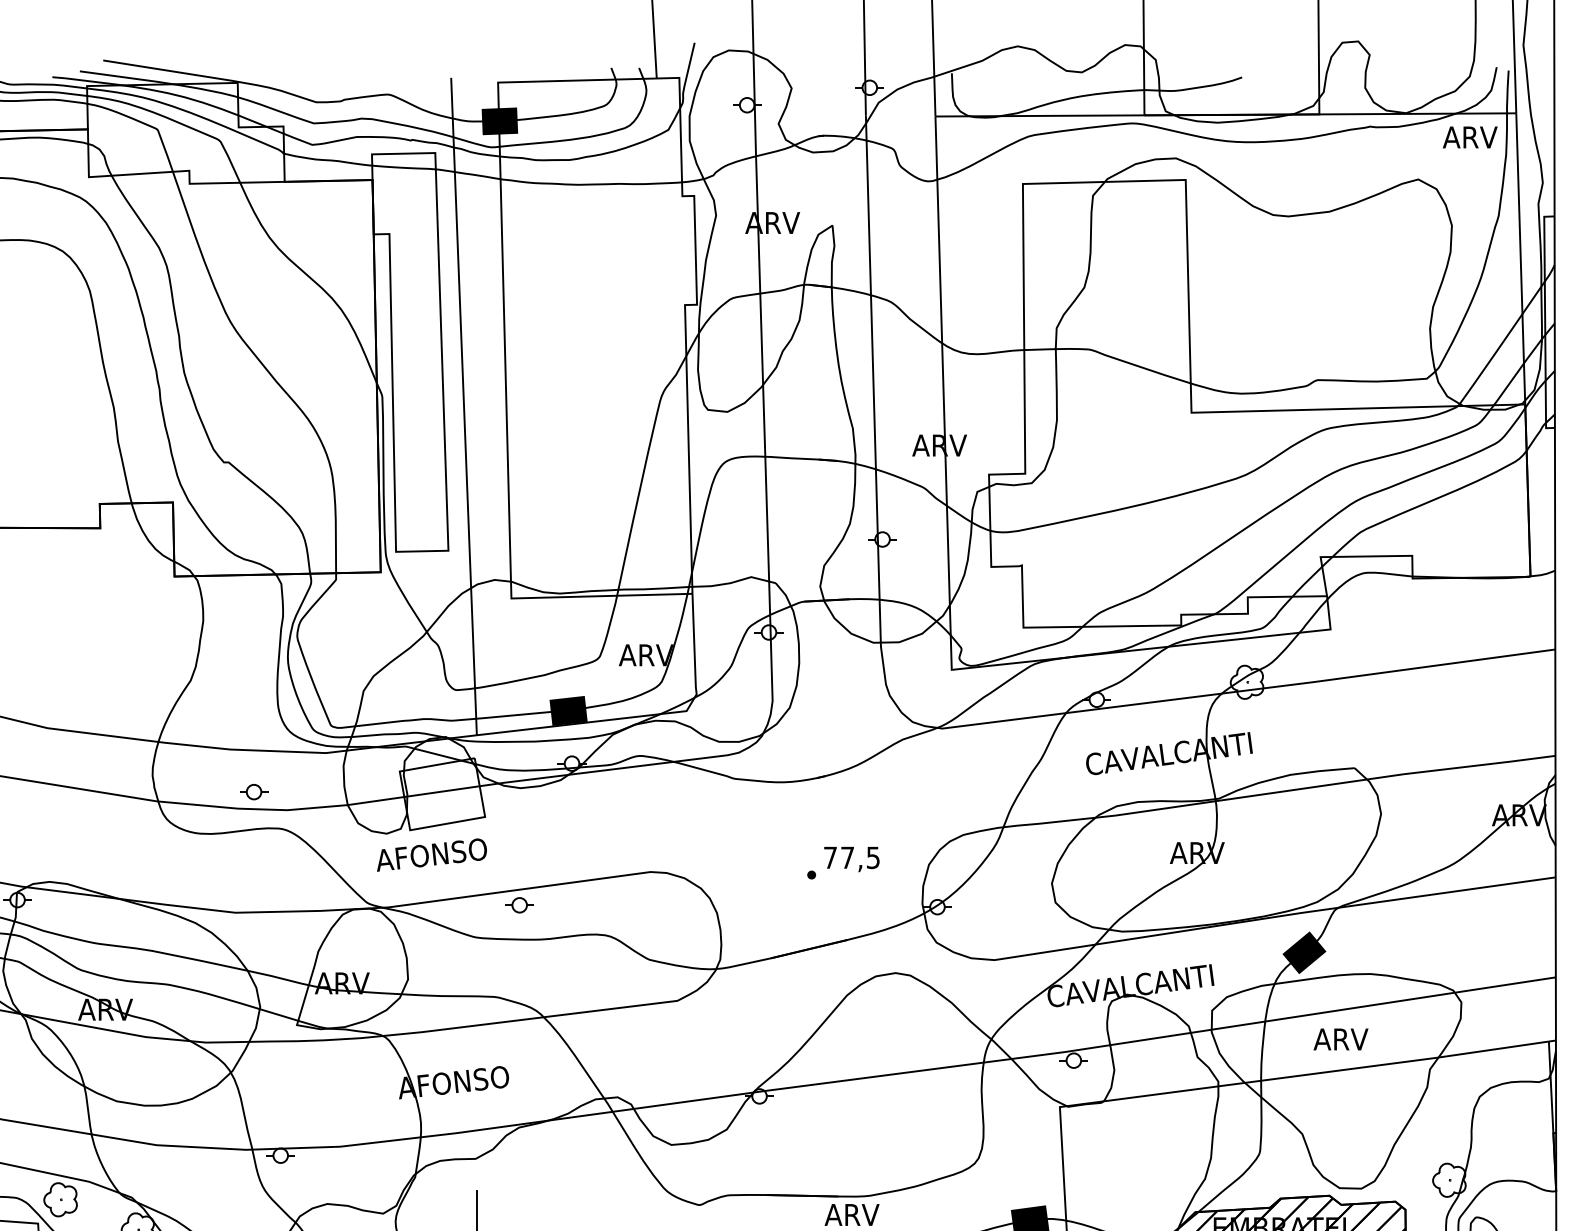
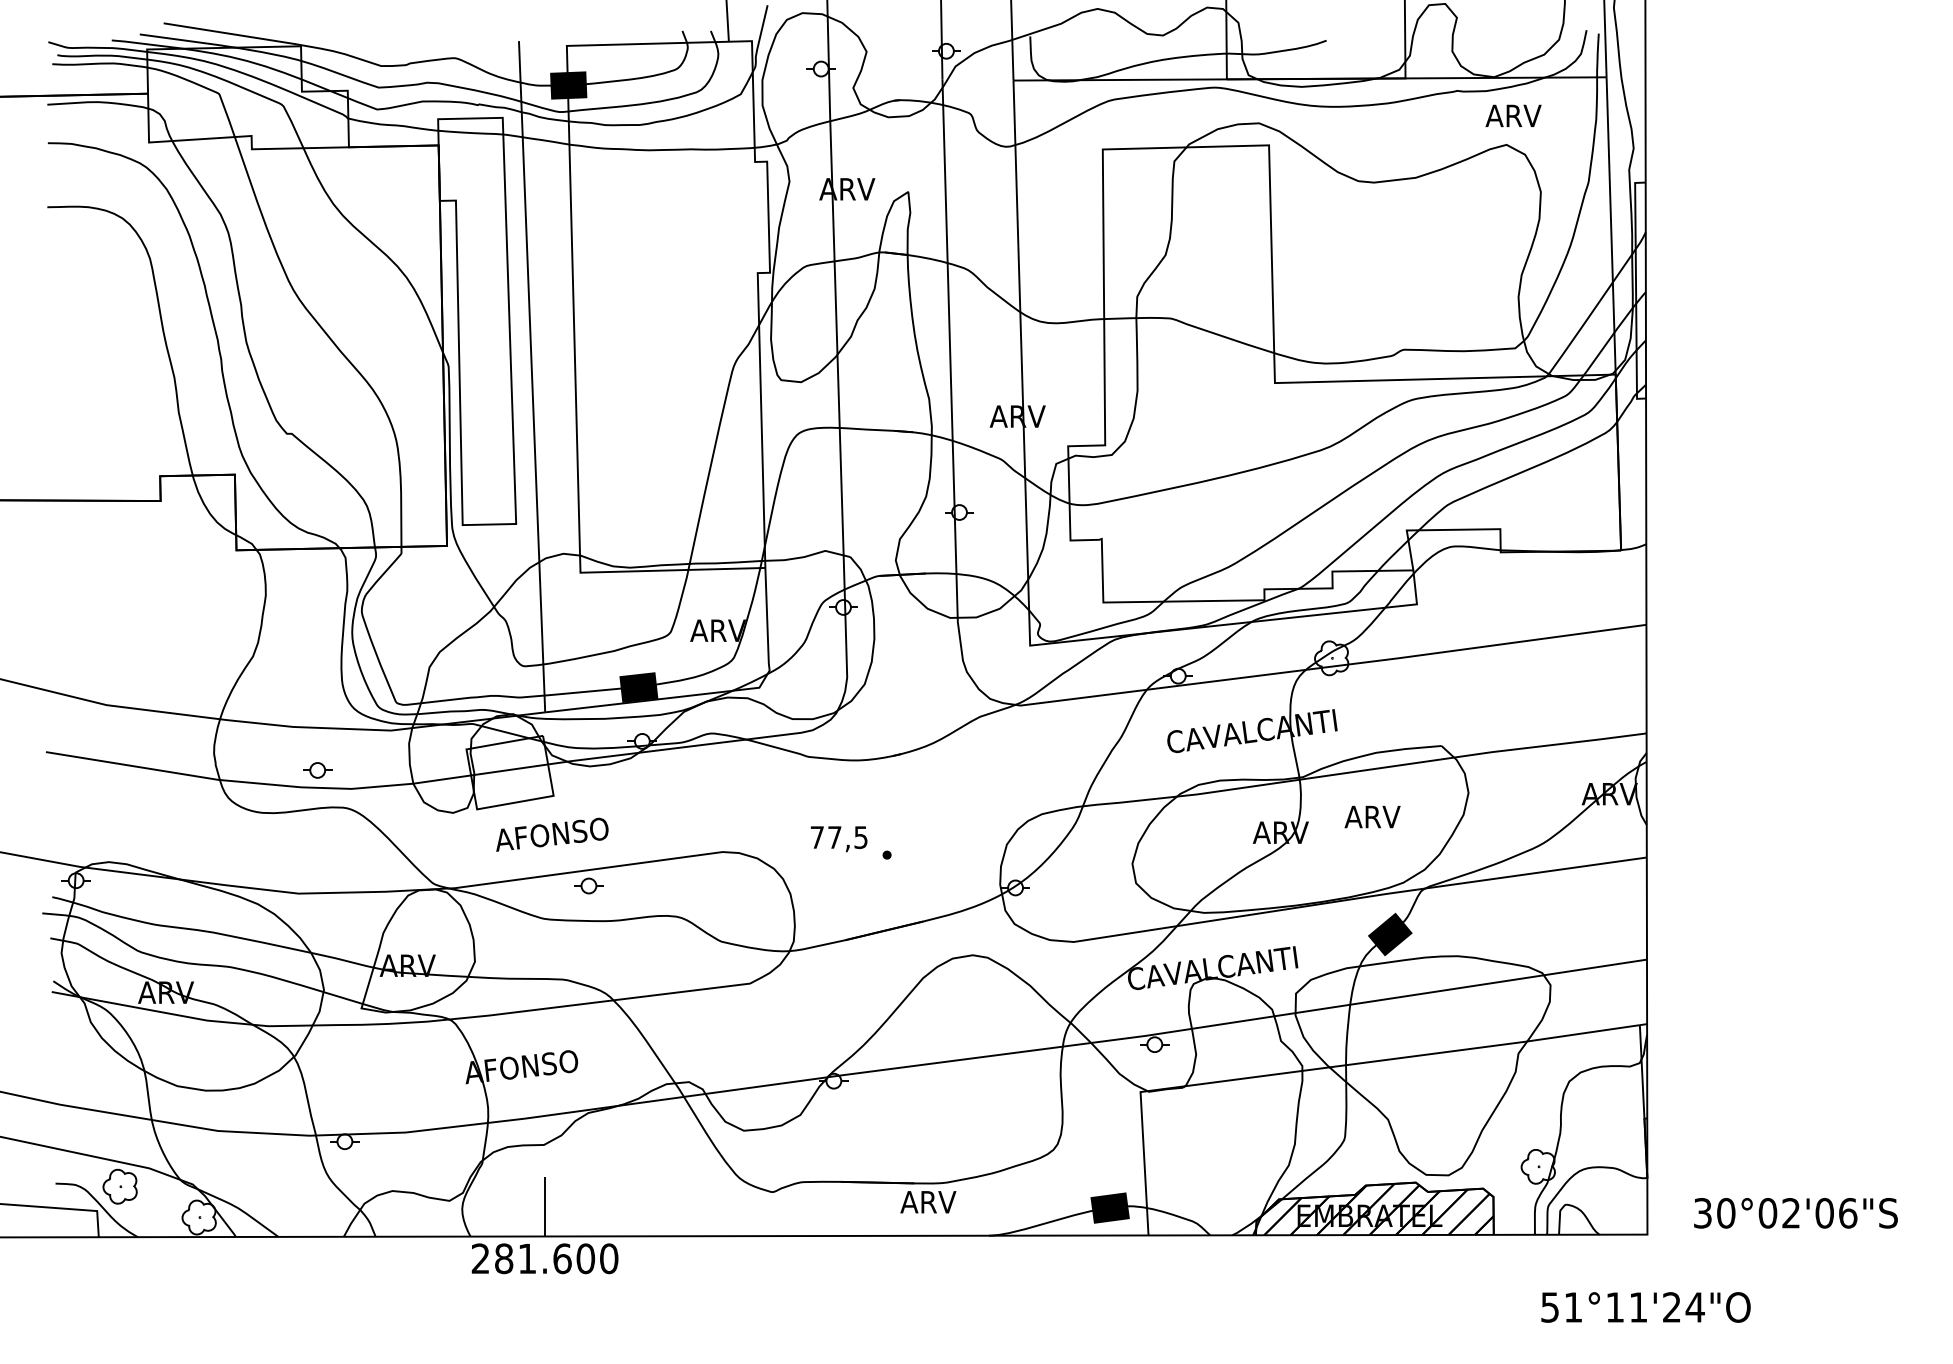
text: (1470, 137) -> (1513, 115), moved
text: (432, 854) -> (552, 834), moved
text: (851, 859) -> (838, 839), moved
text: (1340, 1039) -> (1372, 817), moved

